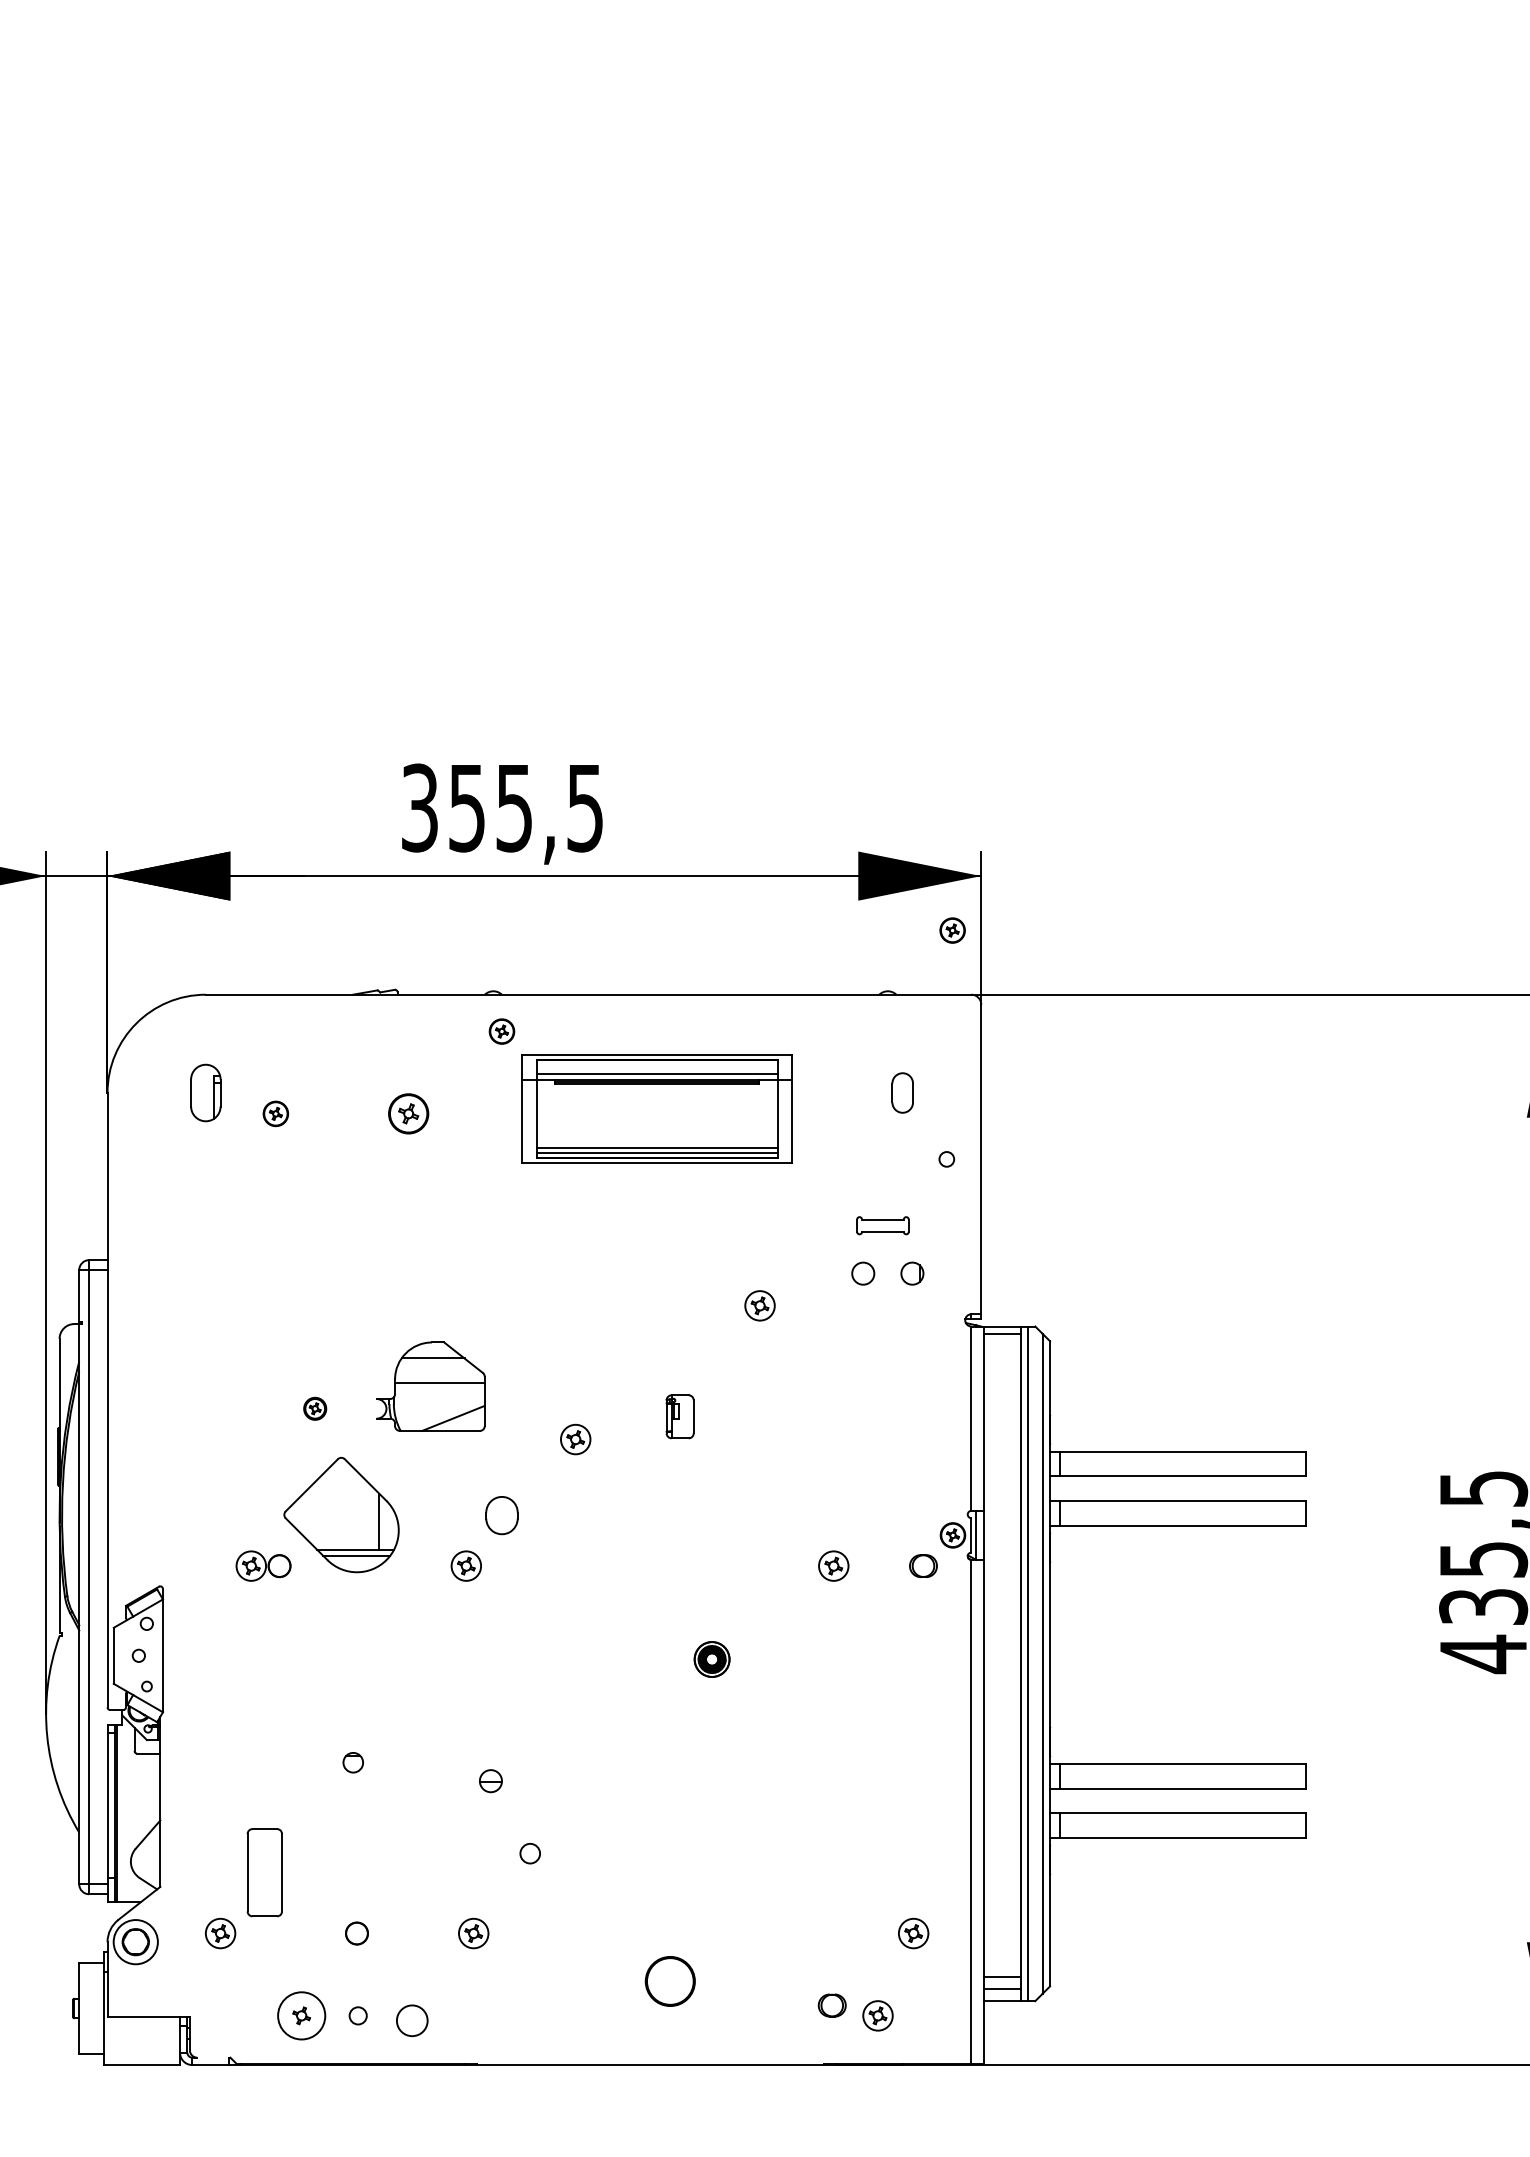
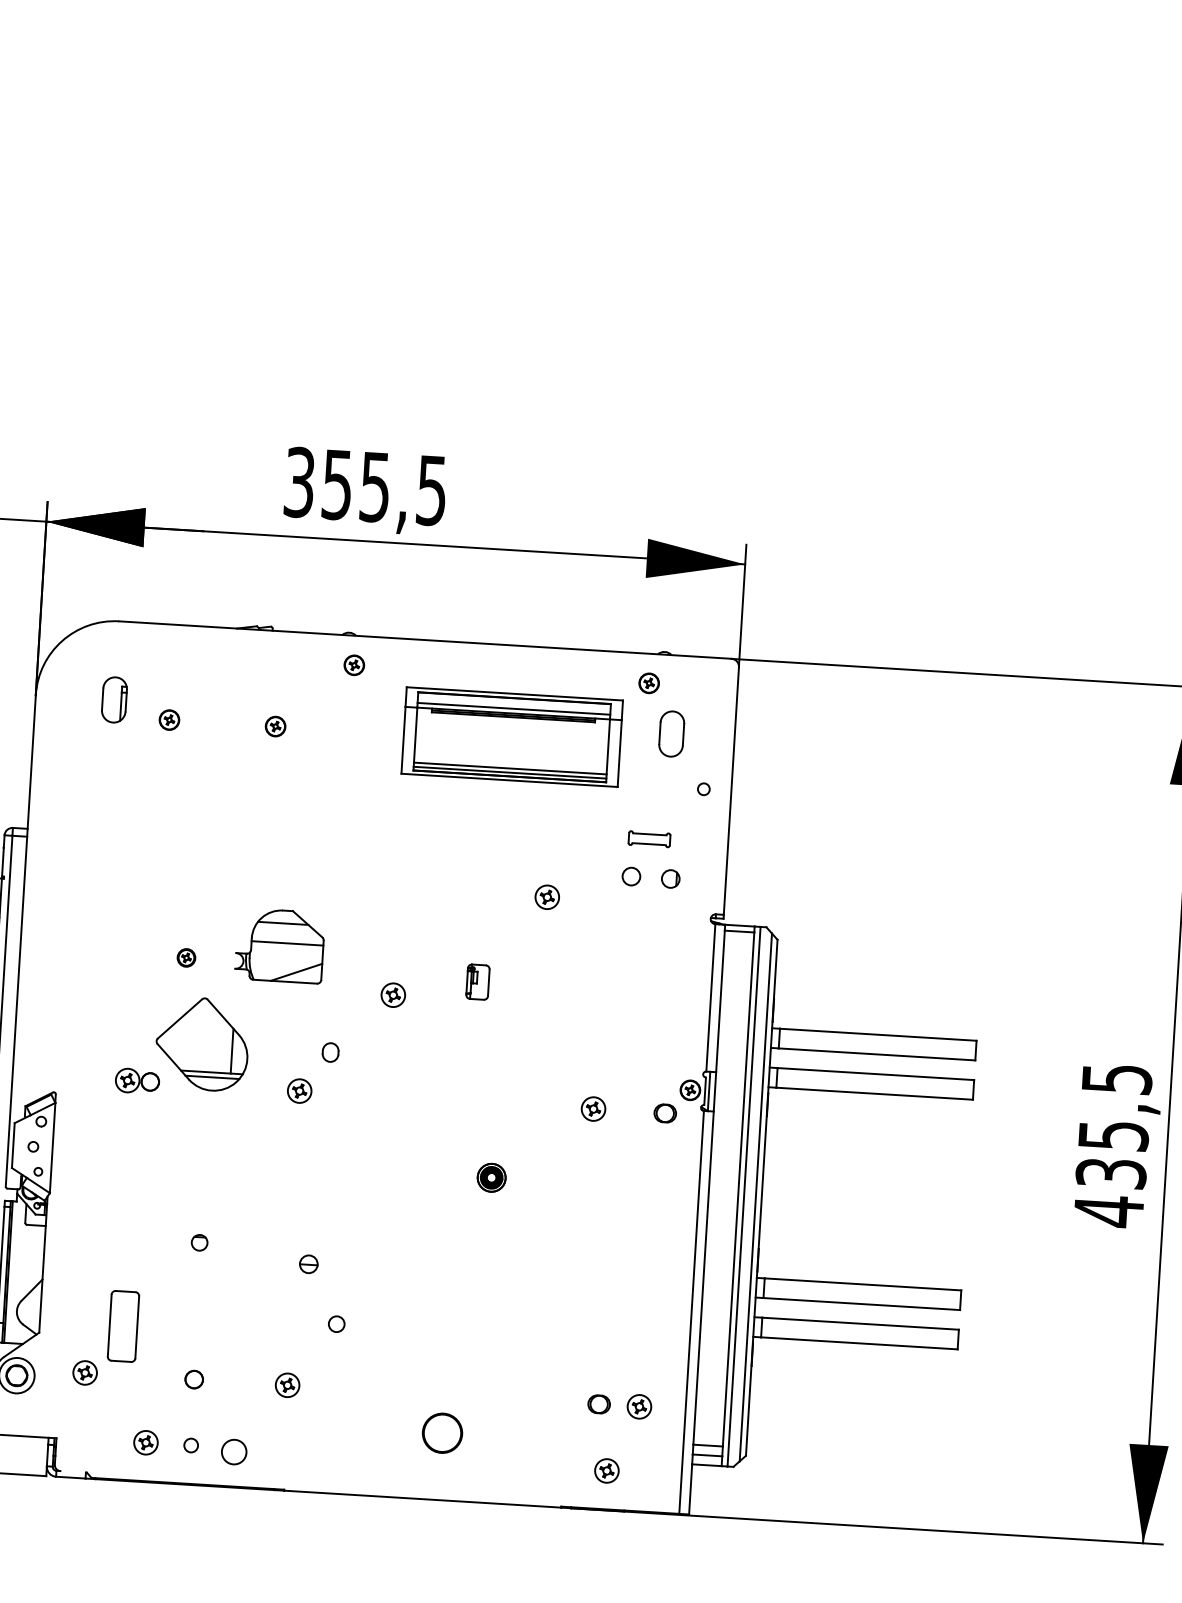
part: (952, 930) -> (649, 683), moved
part: (902, 1092) -> (671, 733), size x1.43
part: (656, 1108) -> (511, 736), moved
part: (408, 1113) -> (275, 726), size x0.62
part: (501, 1515) -> (330, 1052), size x0.62
part: (831, 2005) -> (598, 1404), moved
circle: (301, 2015) -> (145, 1442), size x0.62

